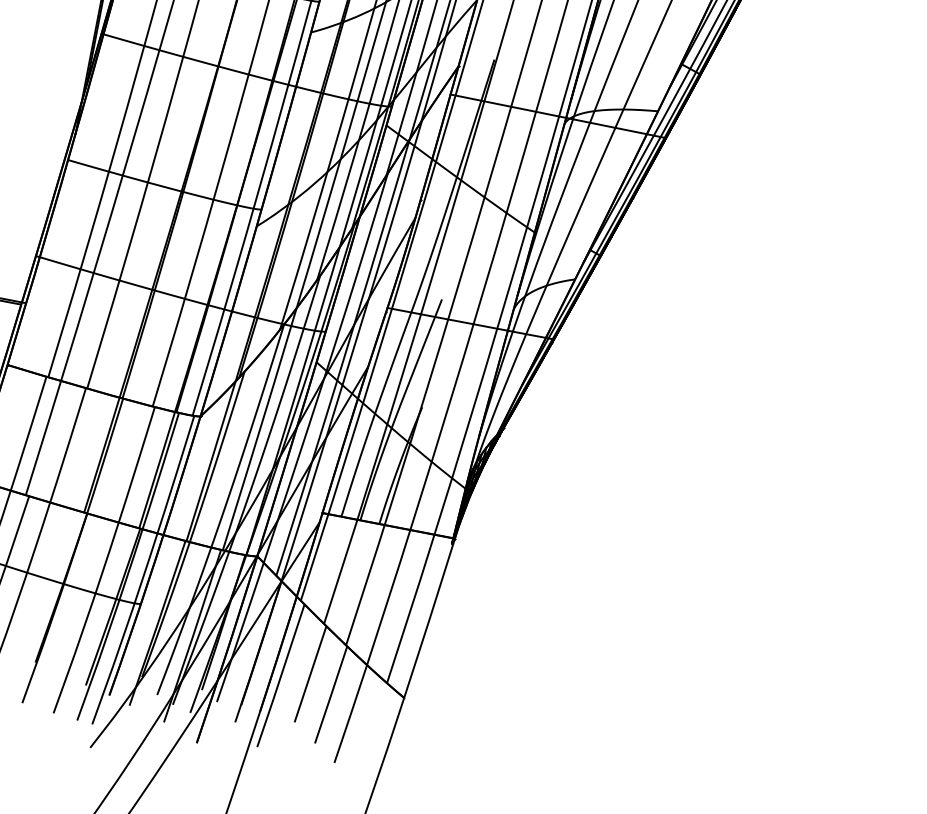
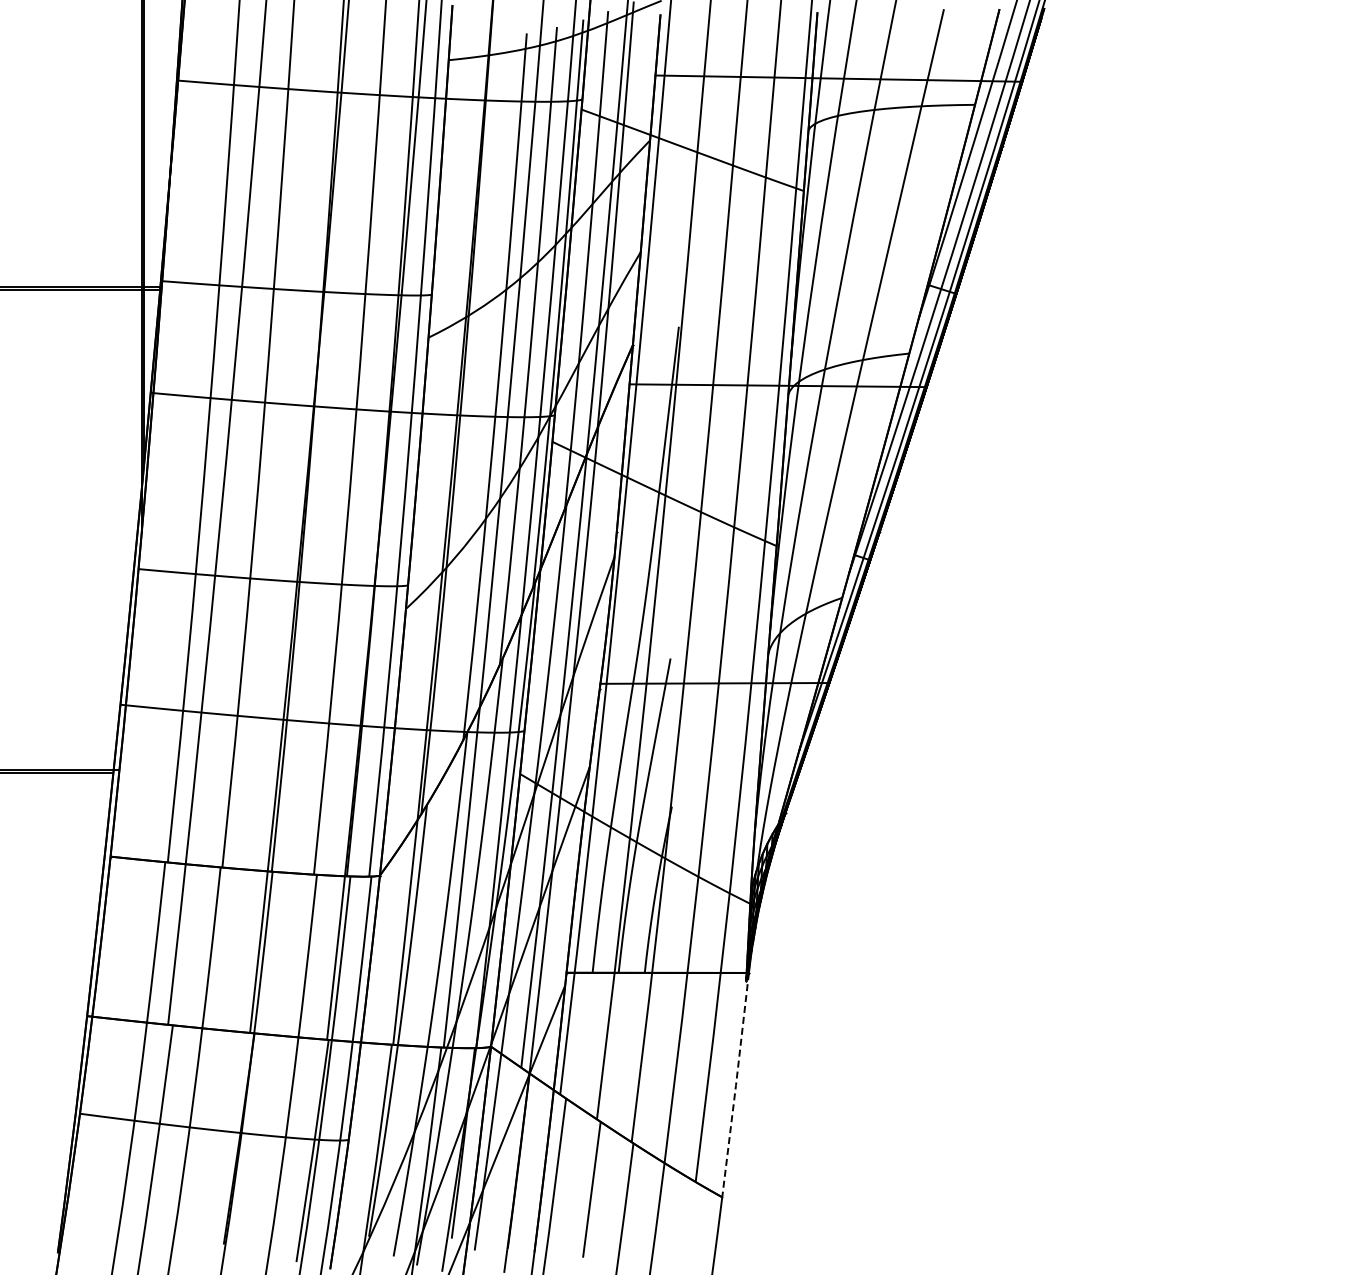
line: (430, 618) -> (736, 1085), solid -> dashed

